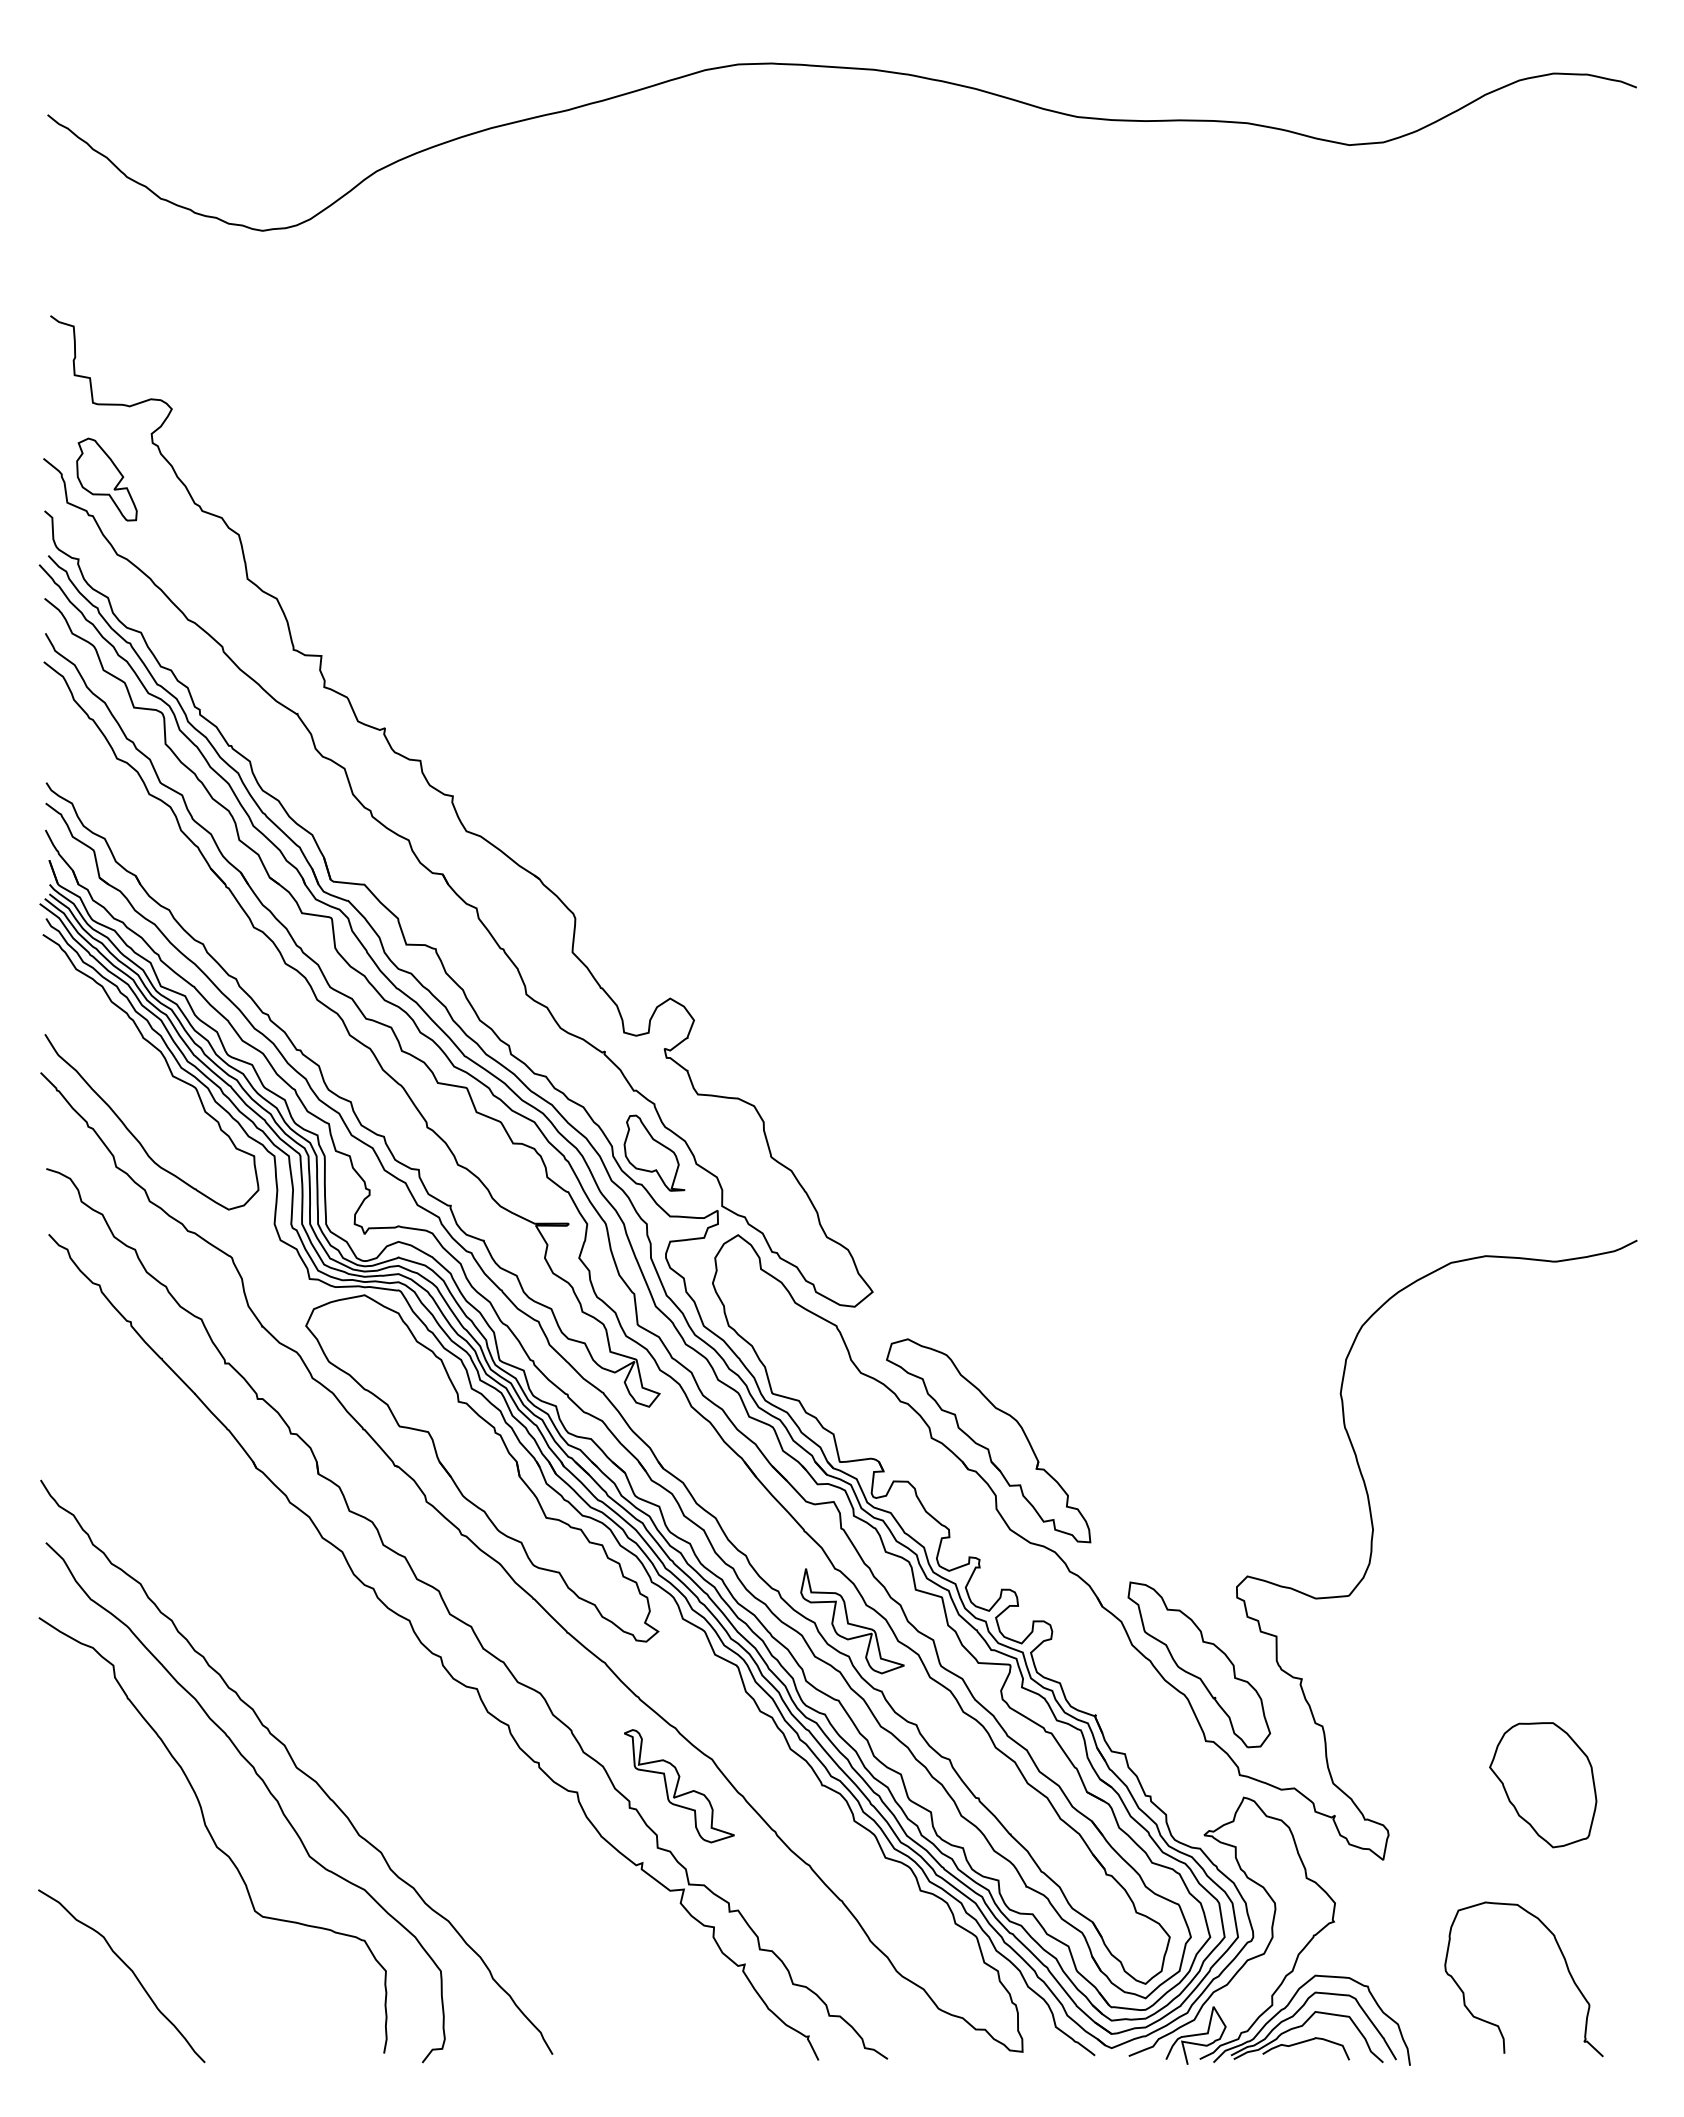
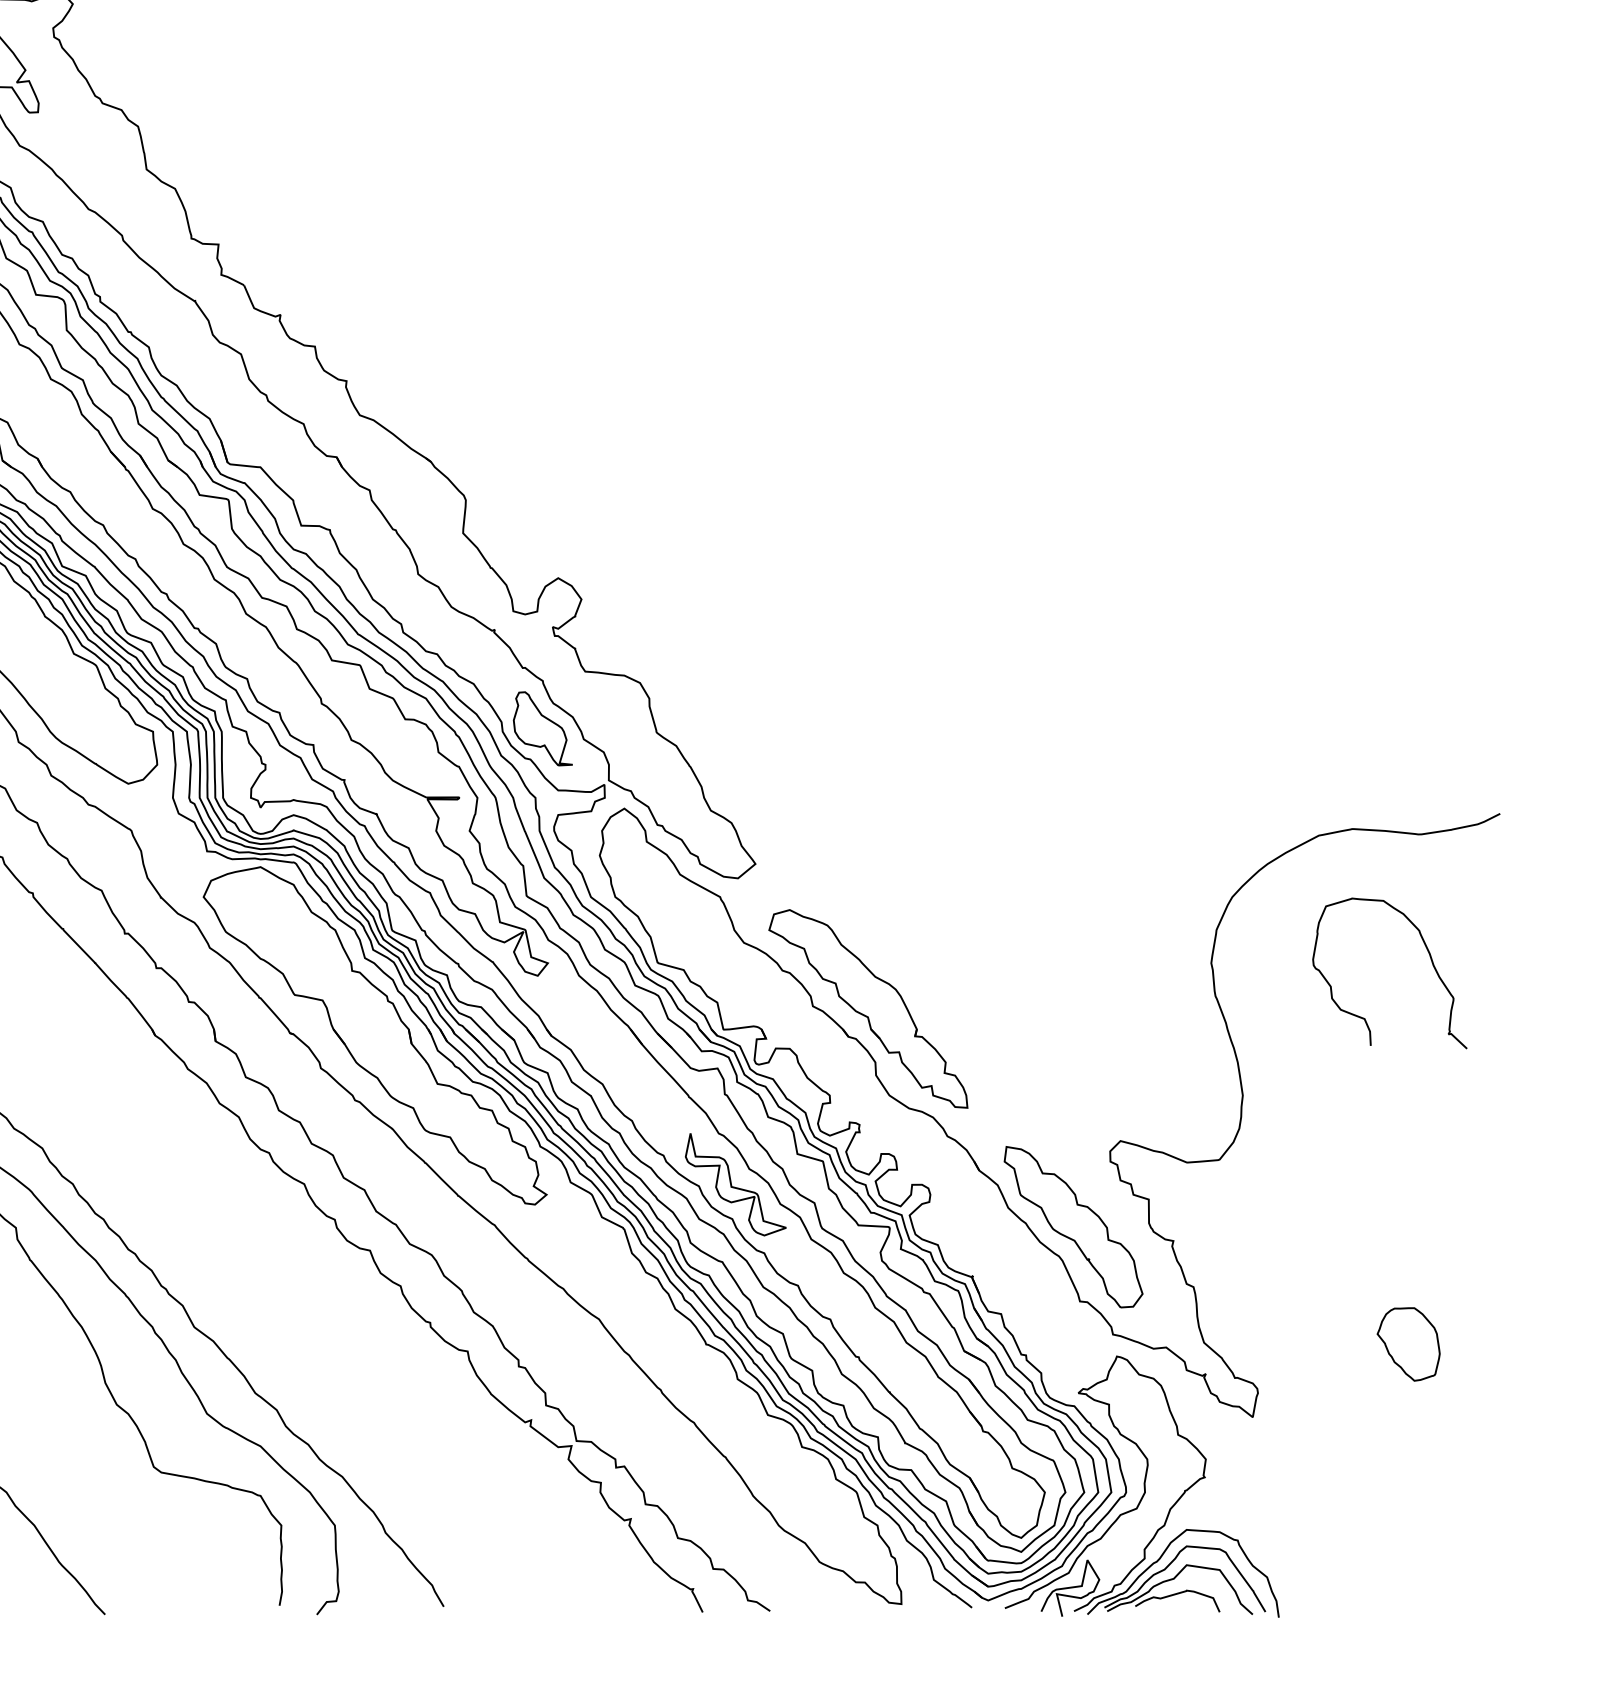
part: (1543, 1785) -> (1408, 1344), size x0.6
part: (679, 1786) -> (567, 1345), removed
curve: (1565, 1964) -> (1430, 958), moved

